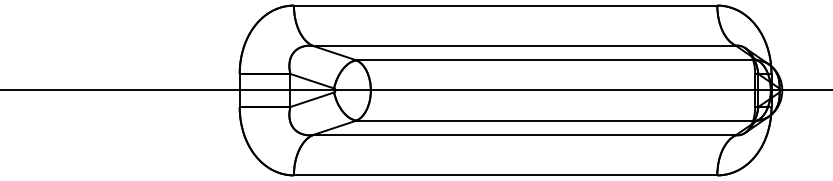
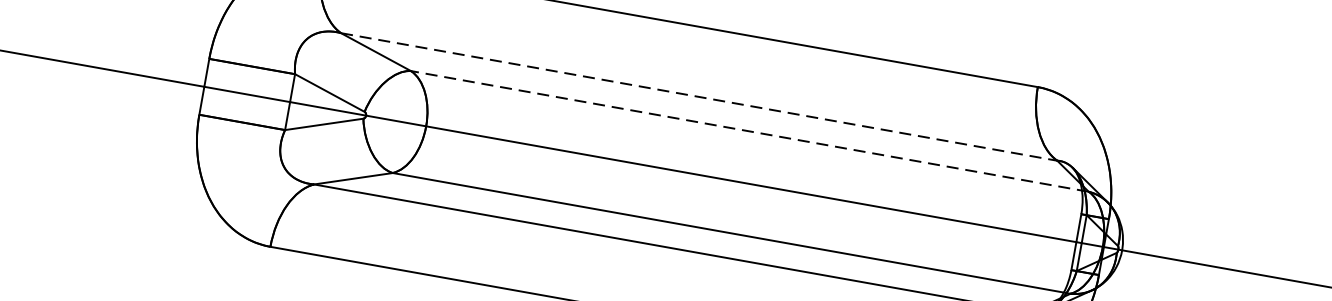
line: (524, 45) -> (699, 96), solid -> dashed
line: (556, 60) -> (749, 131), solid -> dashed

